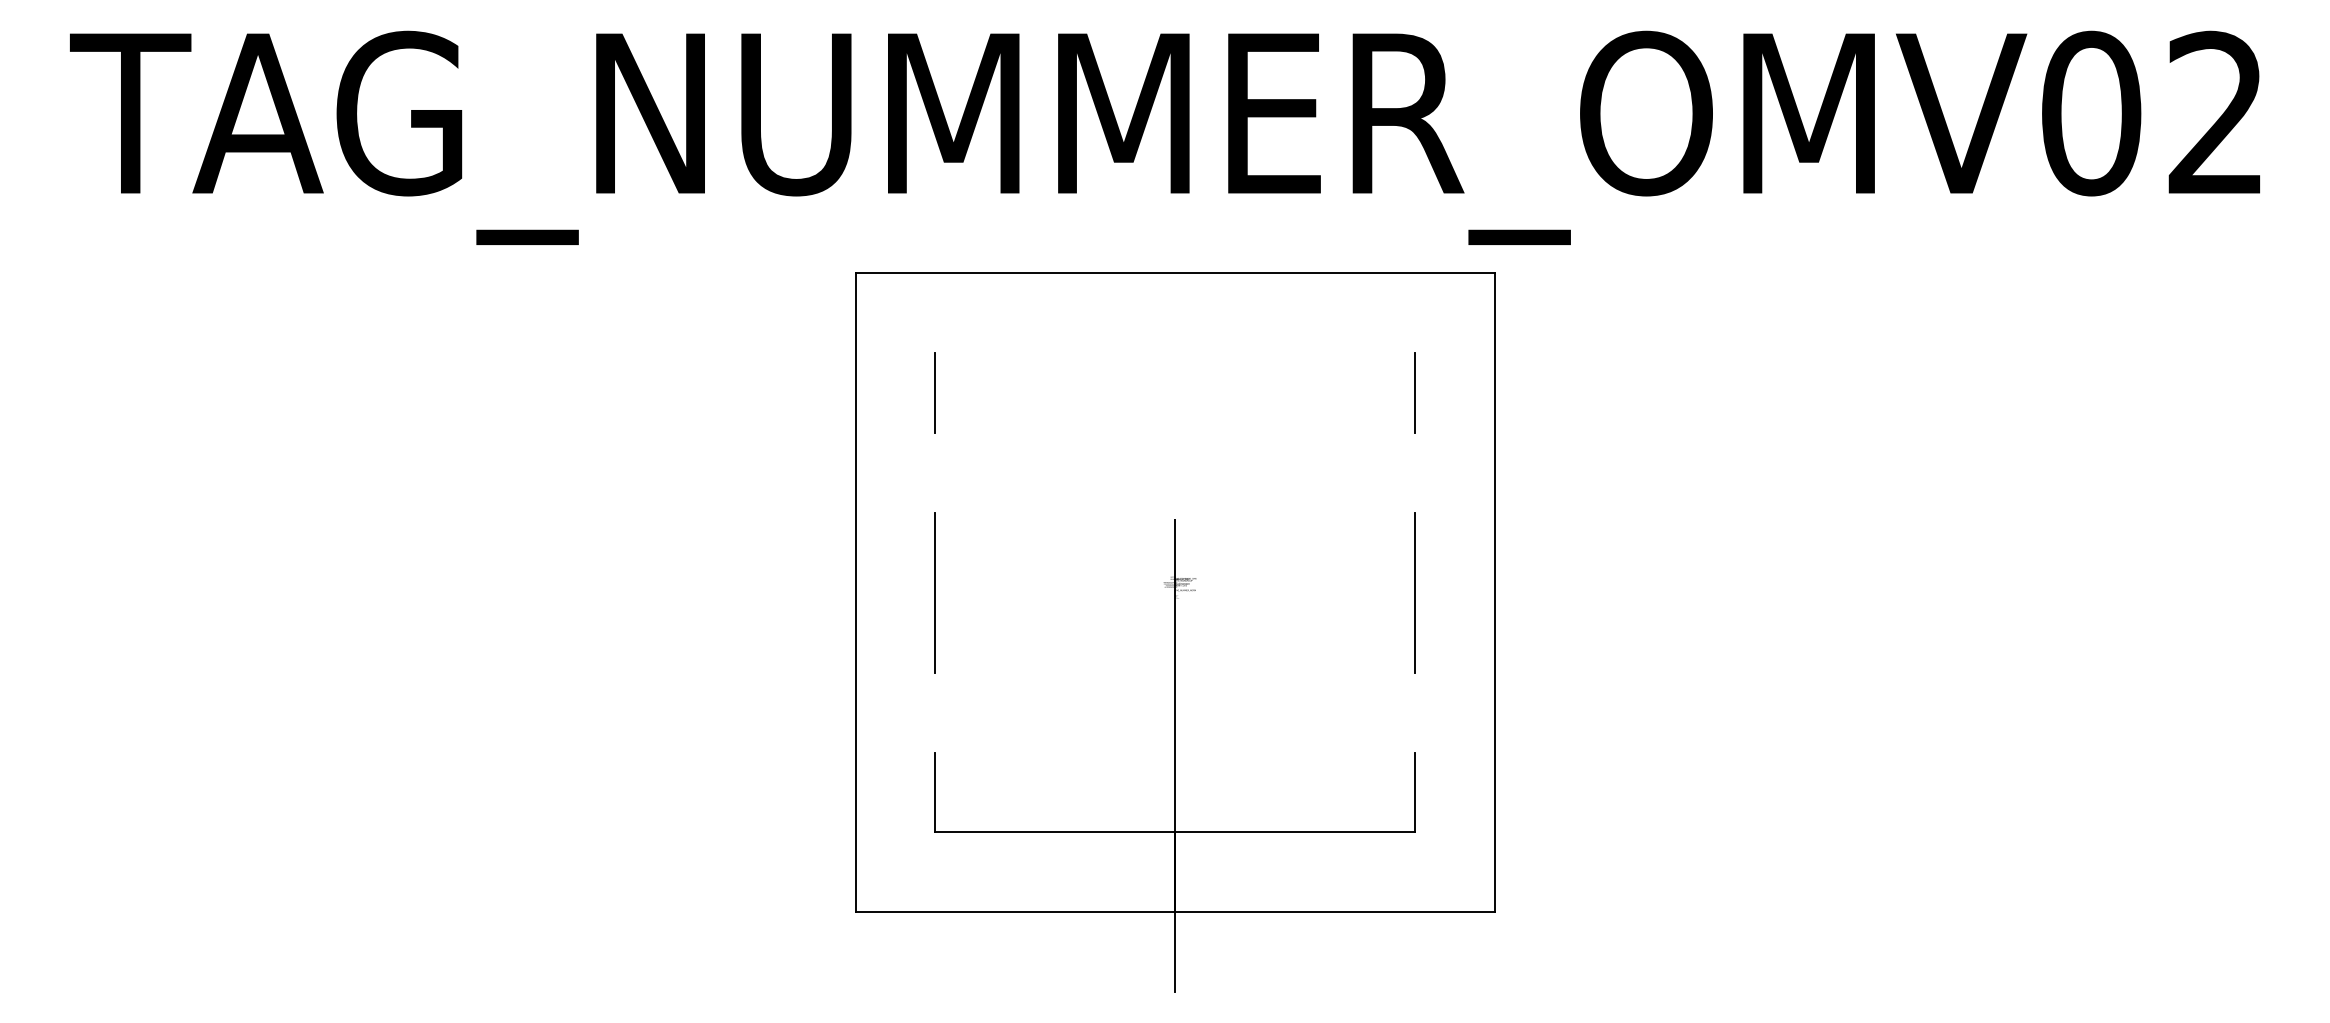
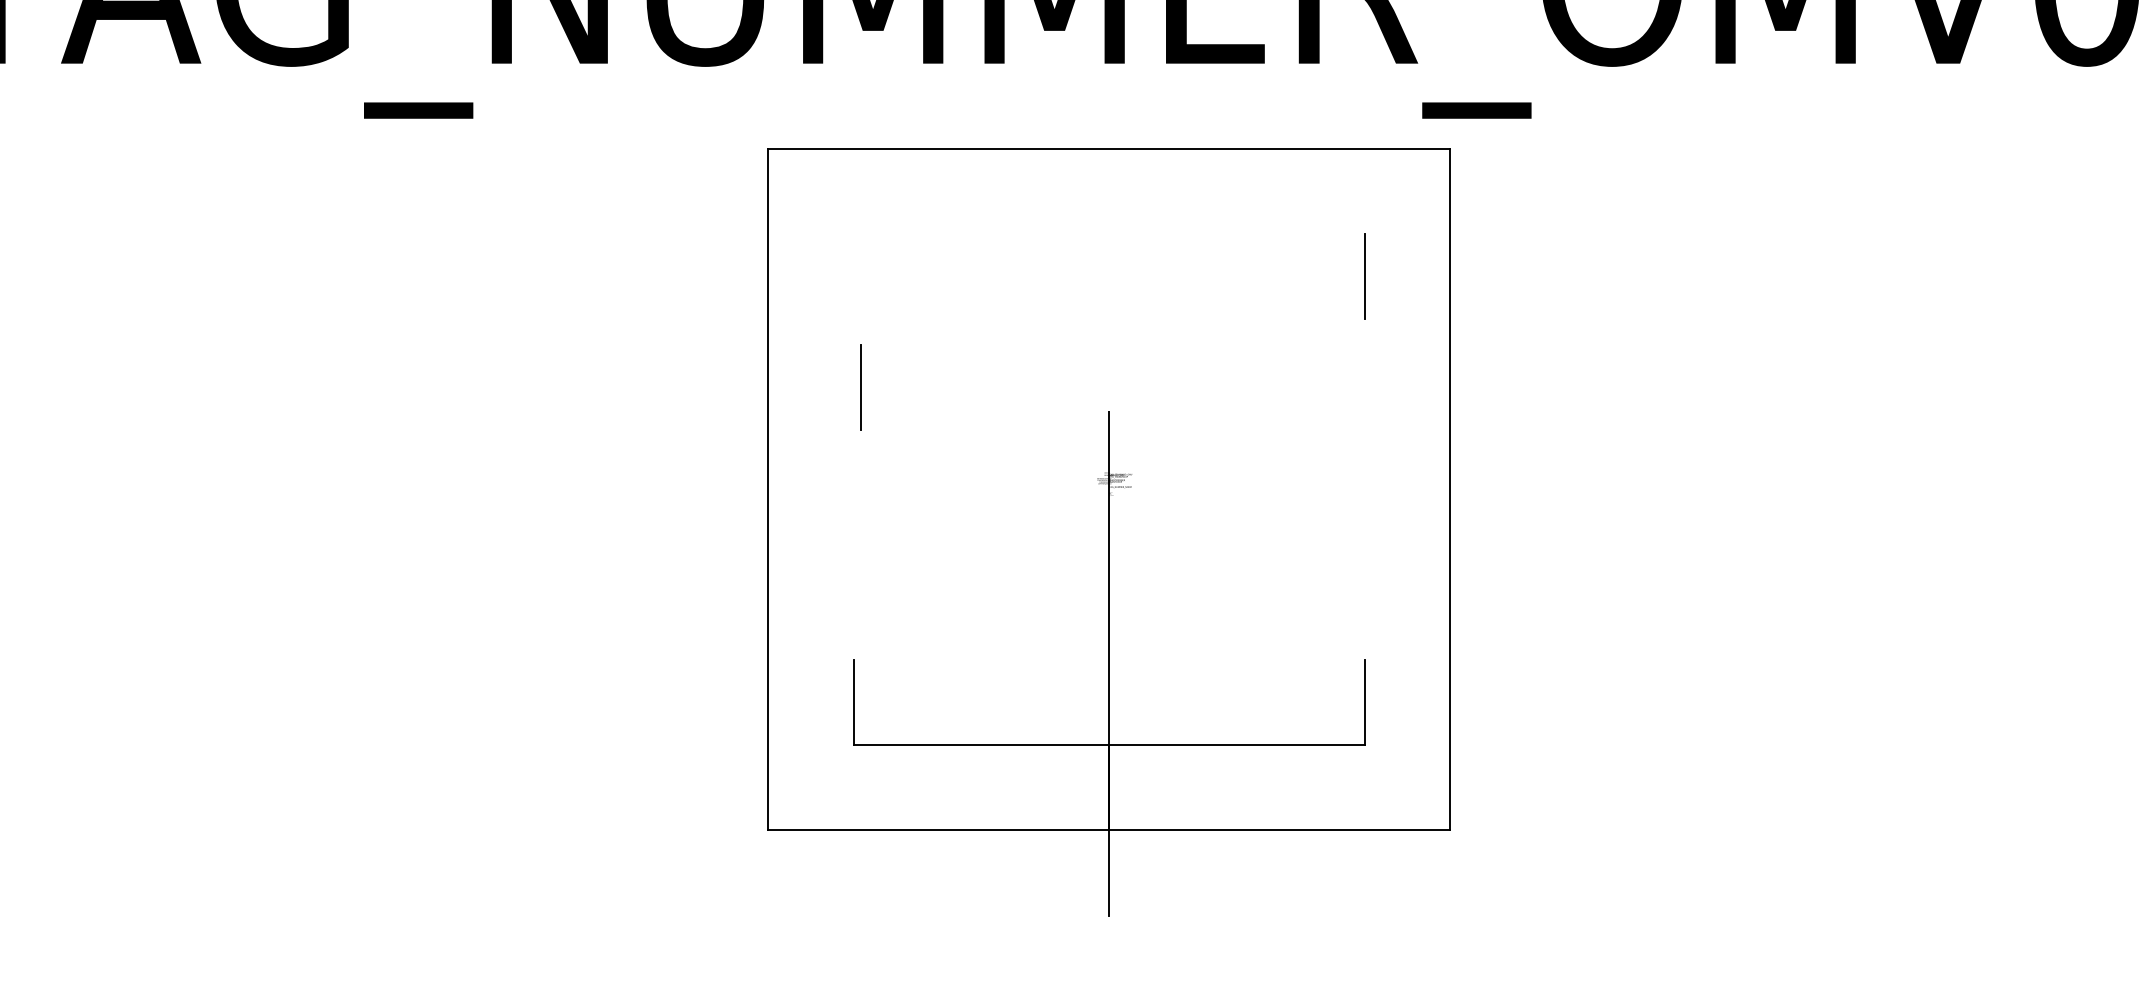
line: (934, 392) -> (860, 386), moved
line: (935, 592) -> (853, 489), removed
line: (1414, 592) -> (1364, 489), removed

